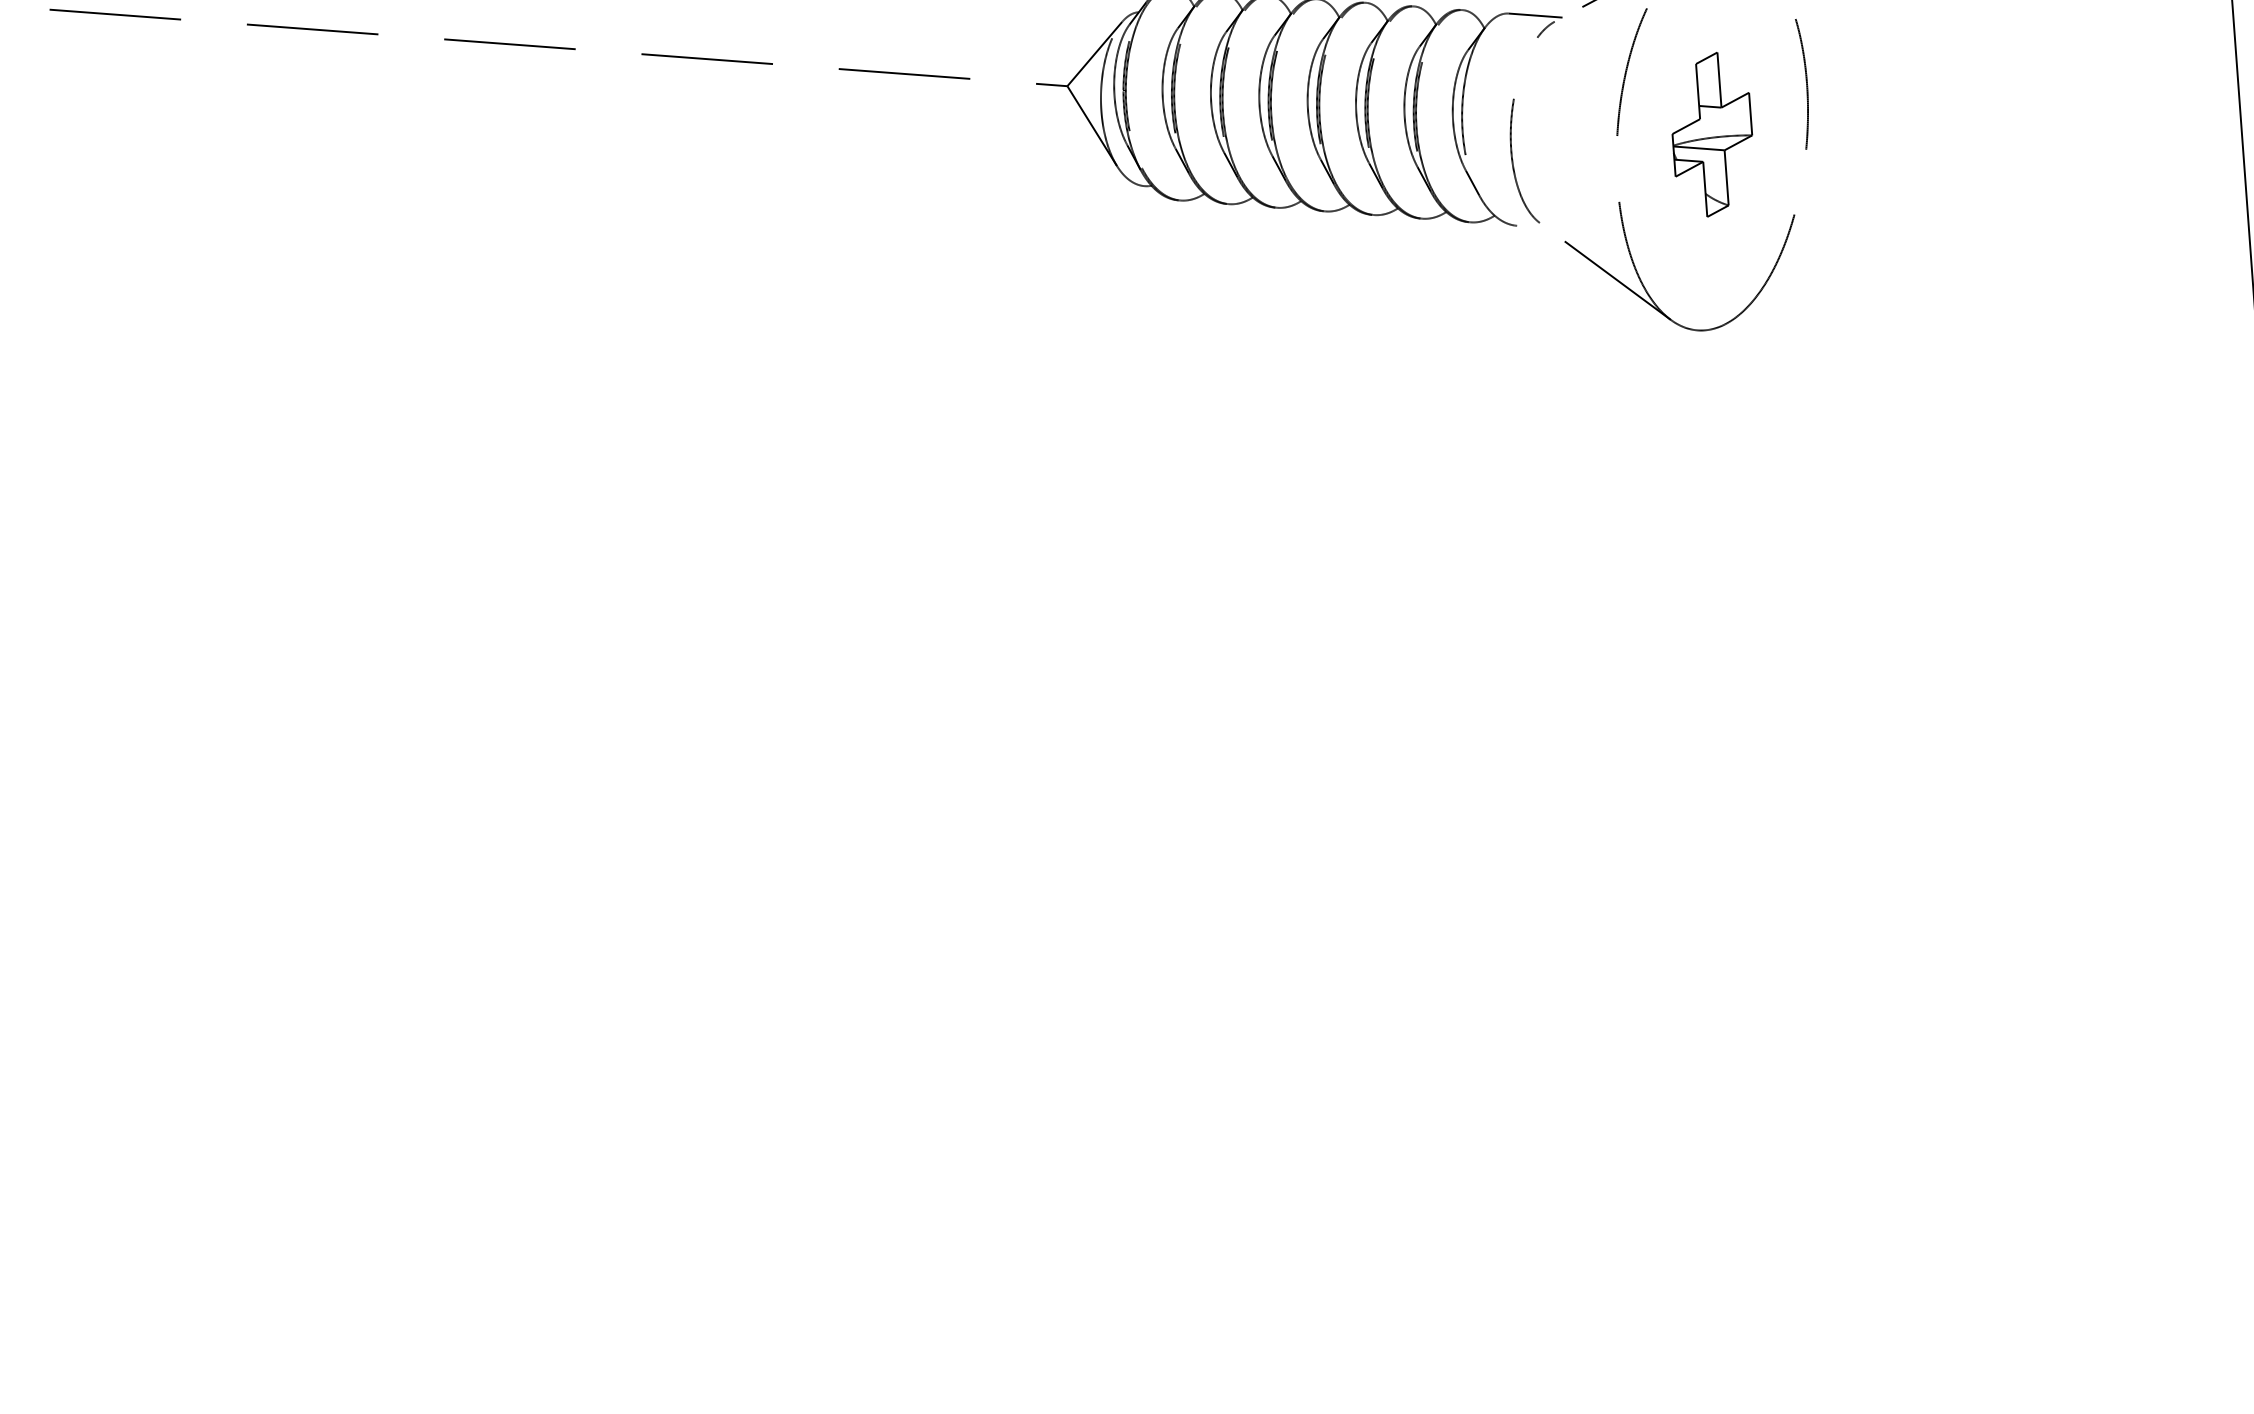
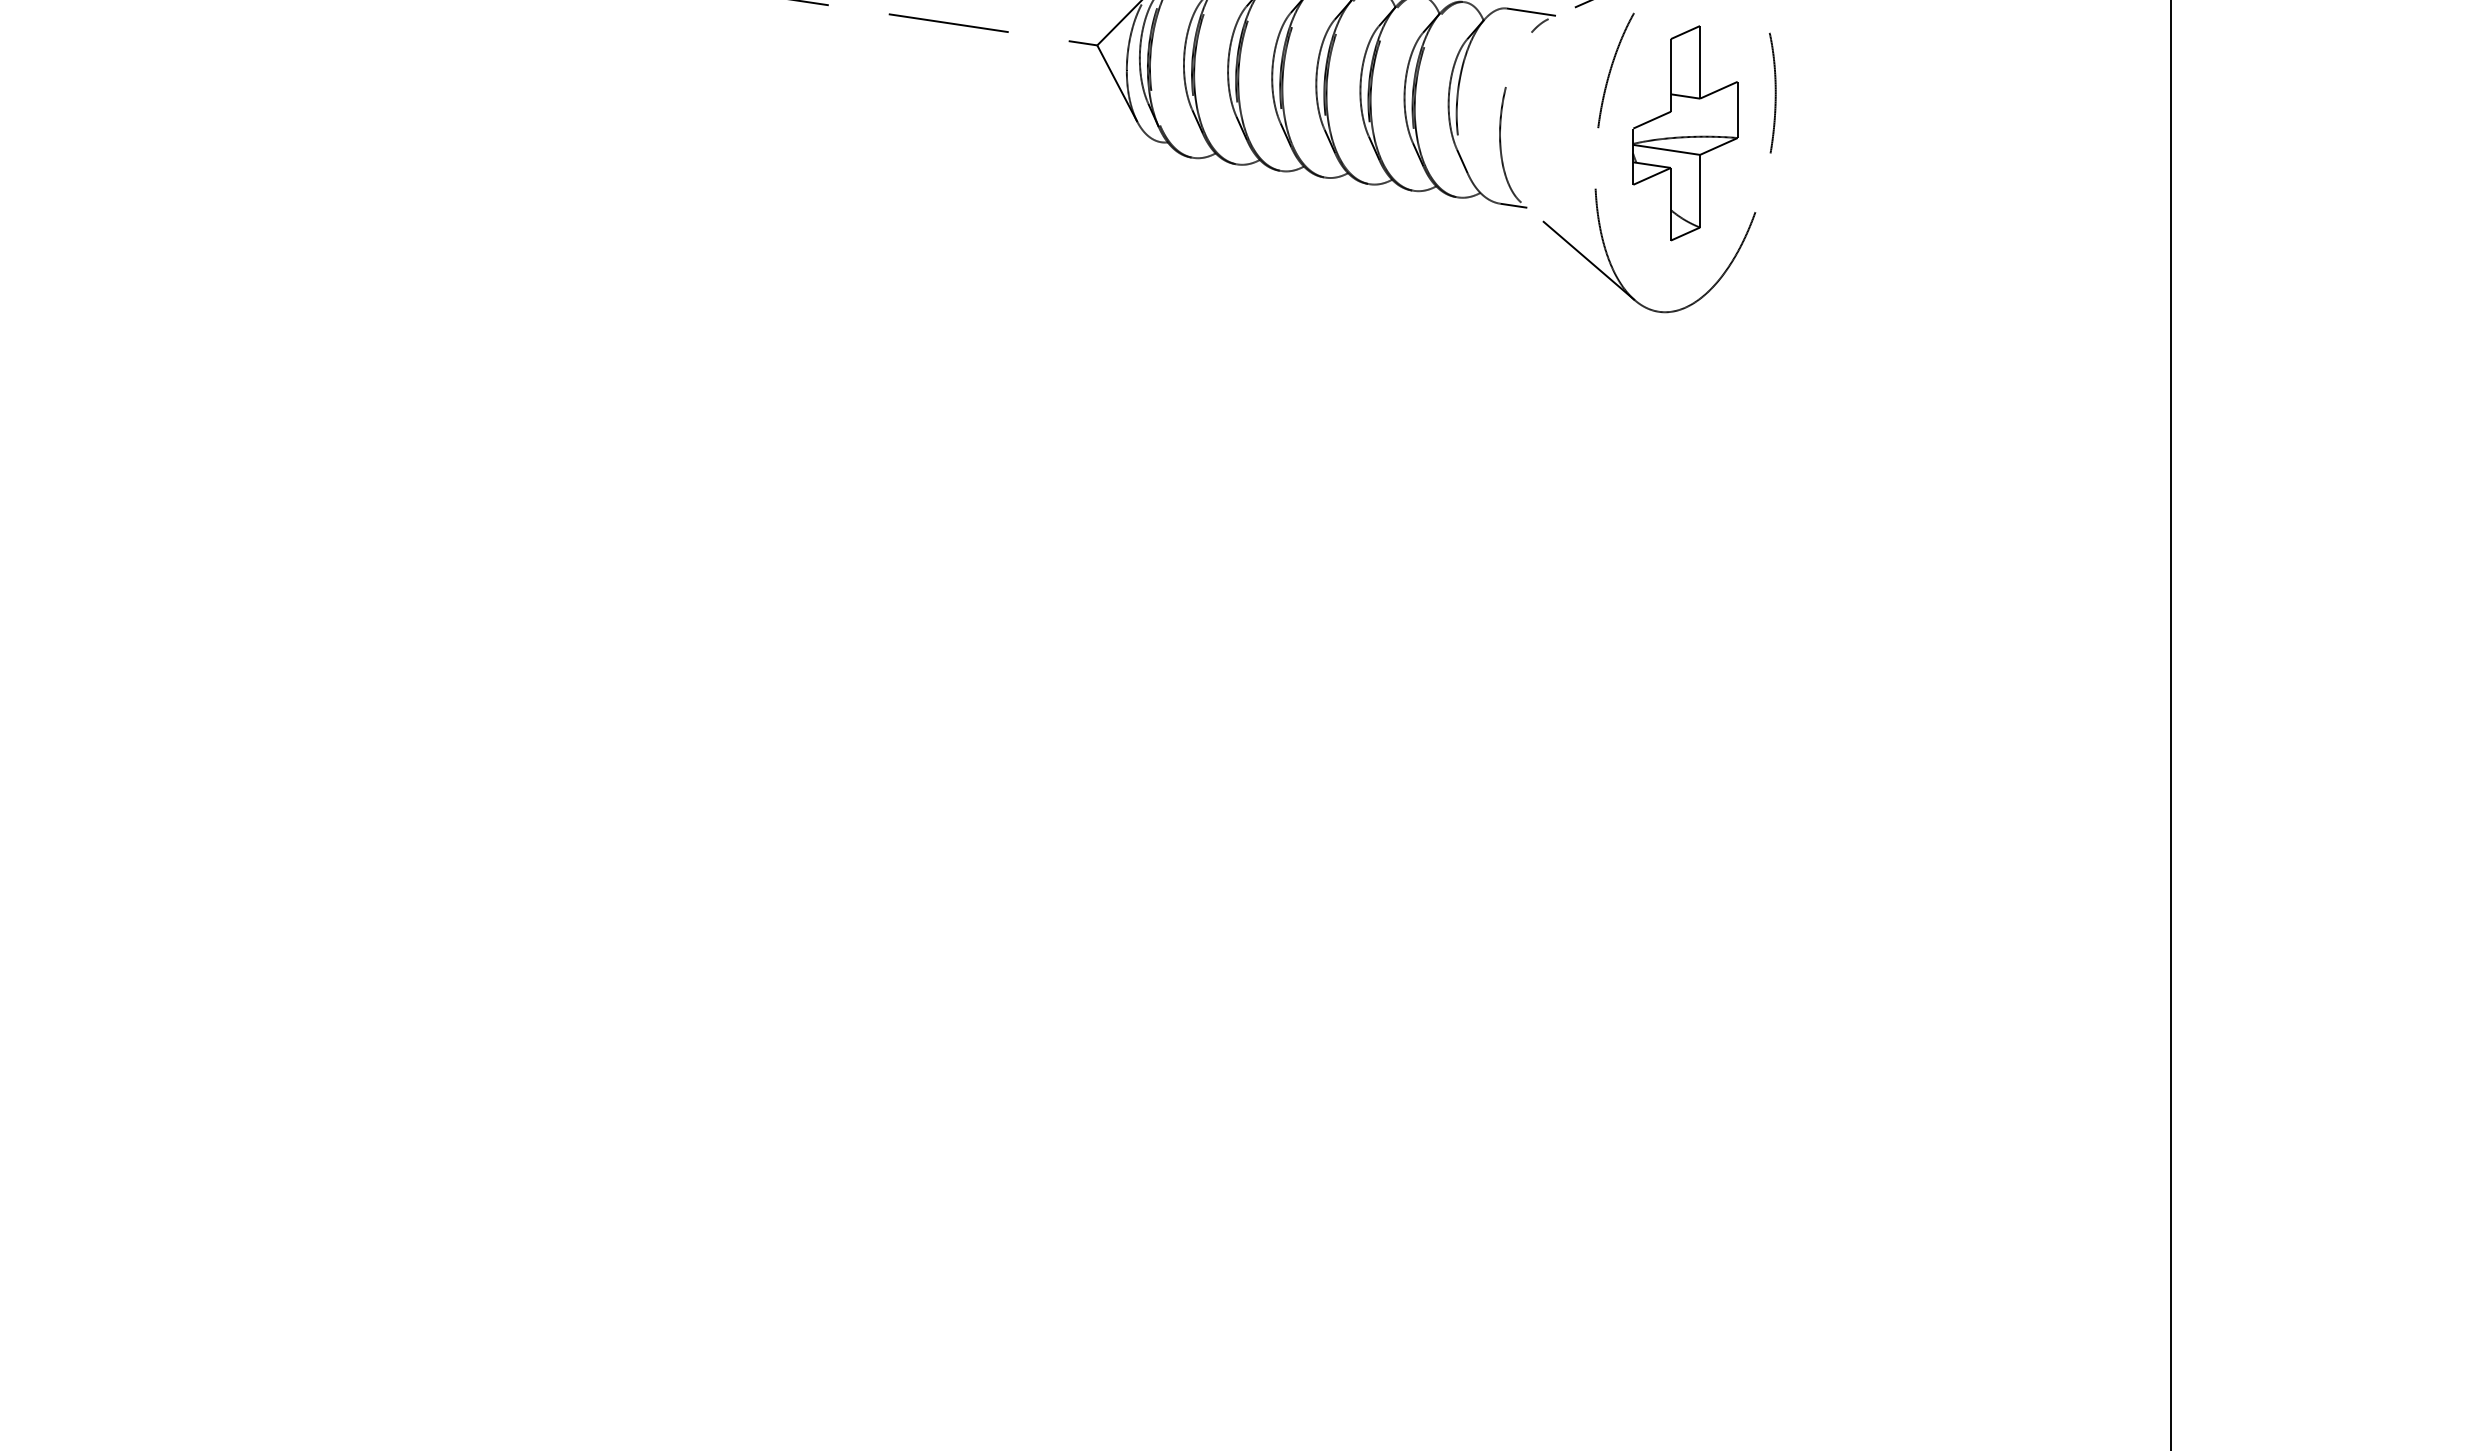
part: (1712, 134) -> (1685, 133), size x1.43
line: (1531, 226) -> (1513, 205), added

